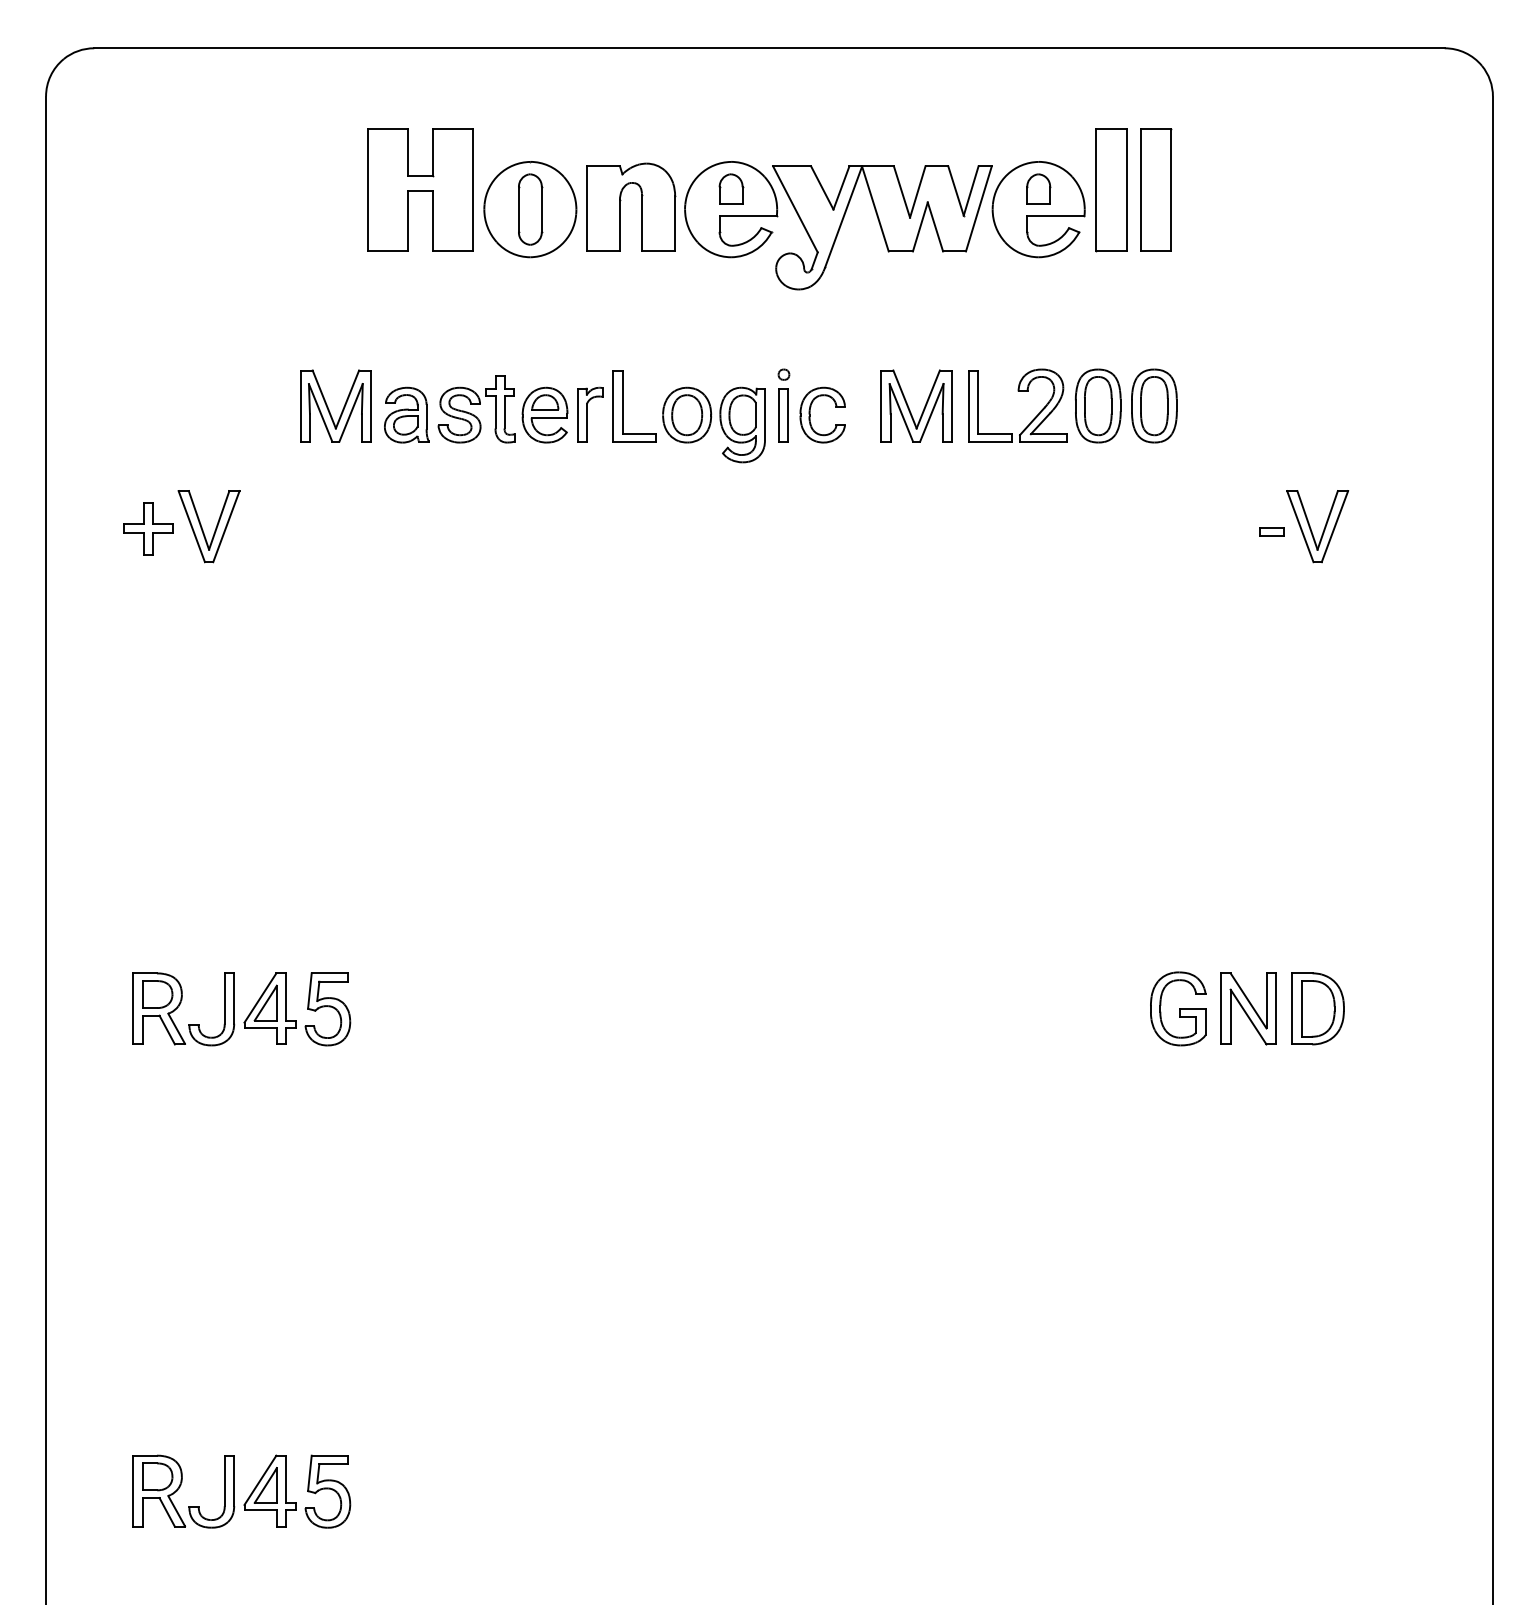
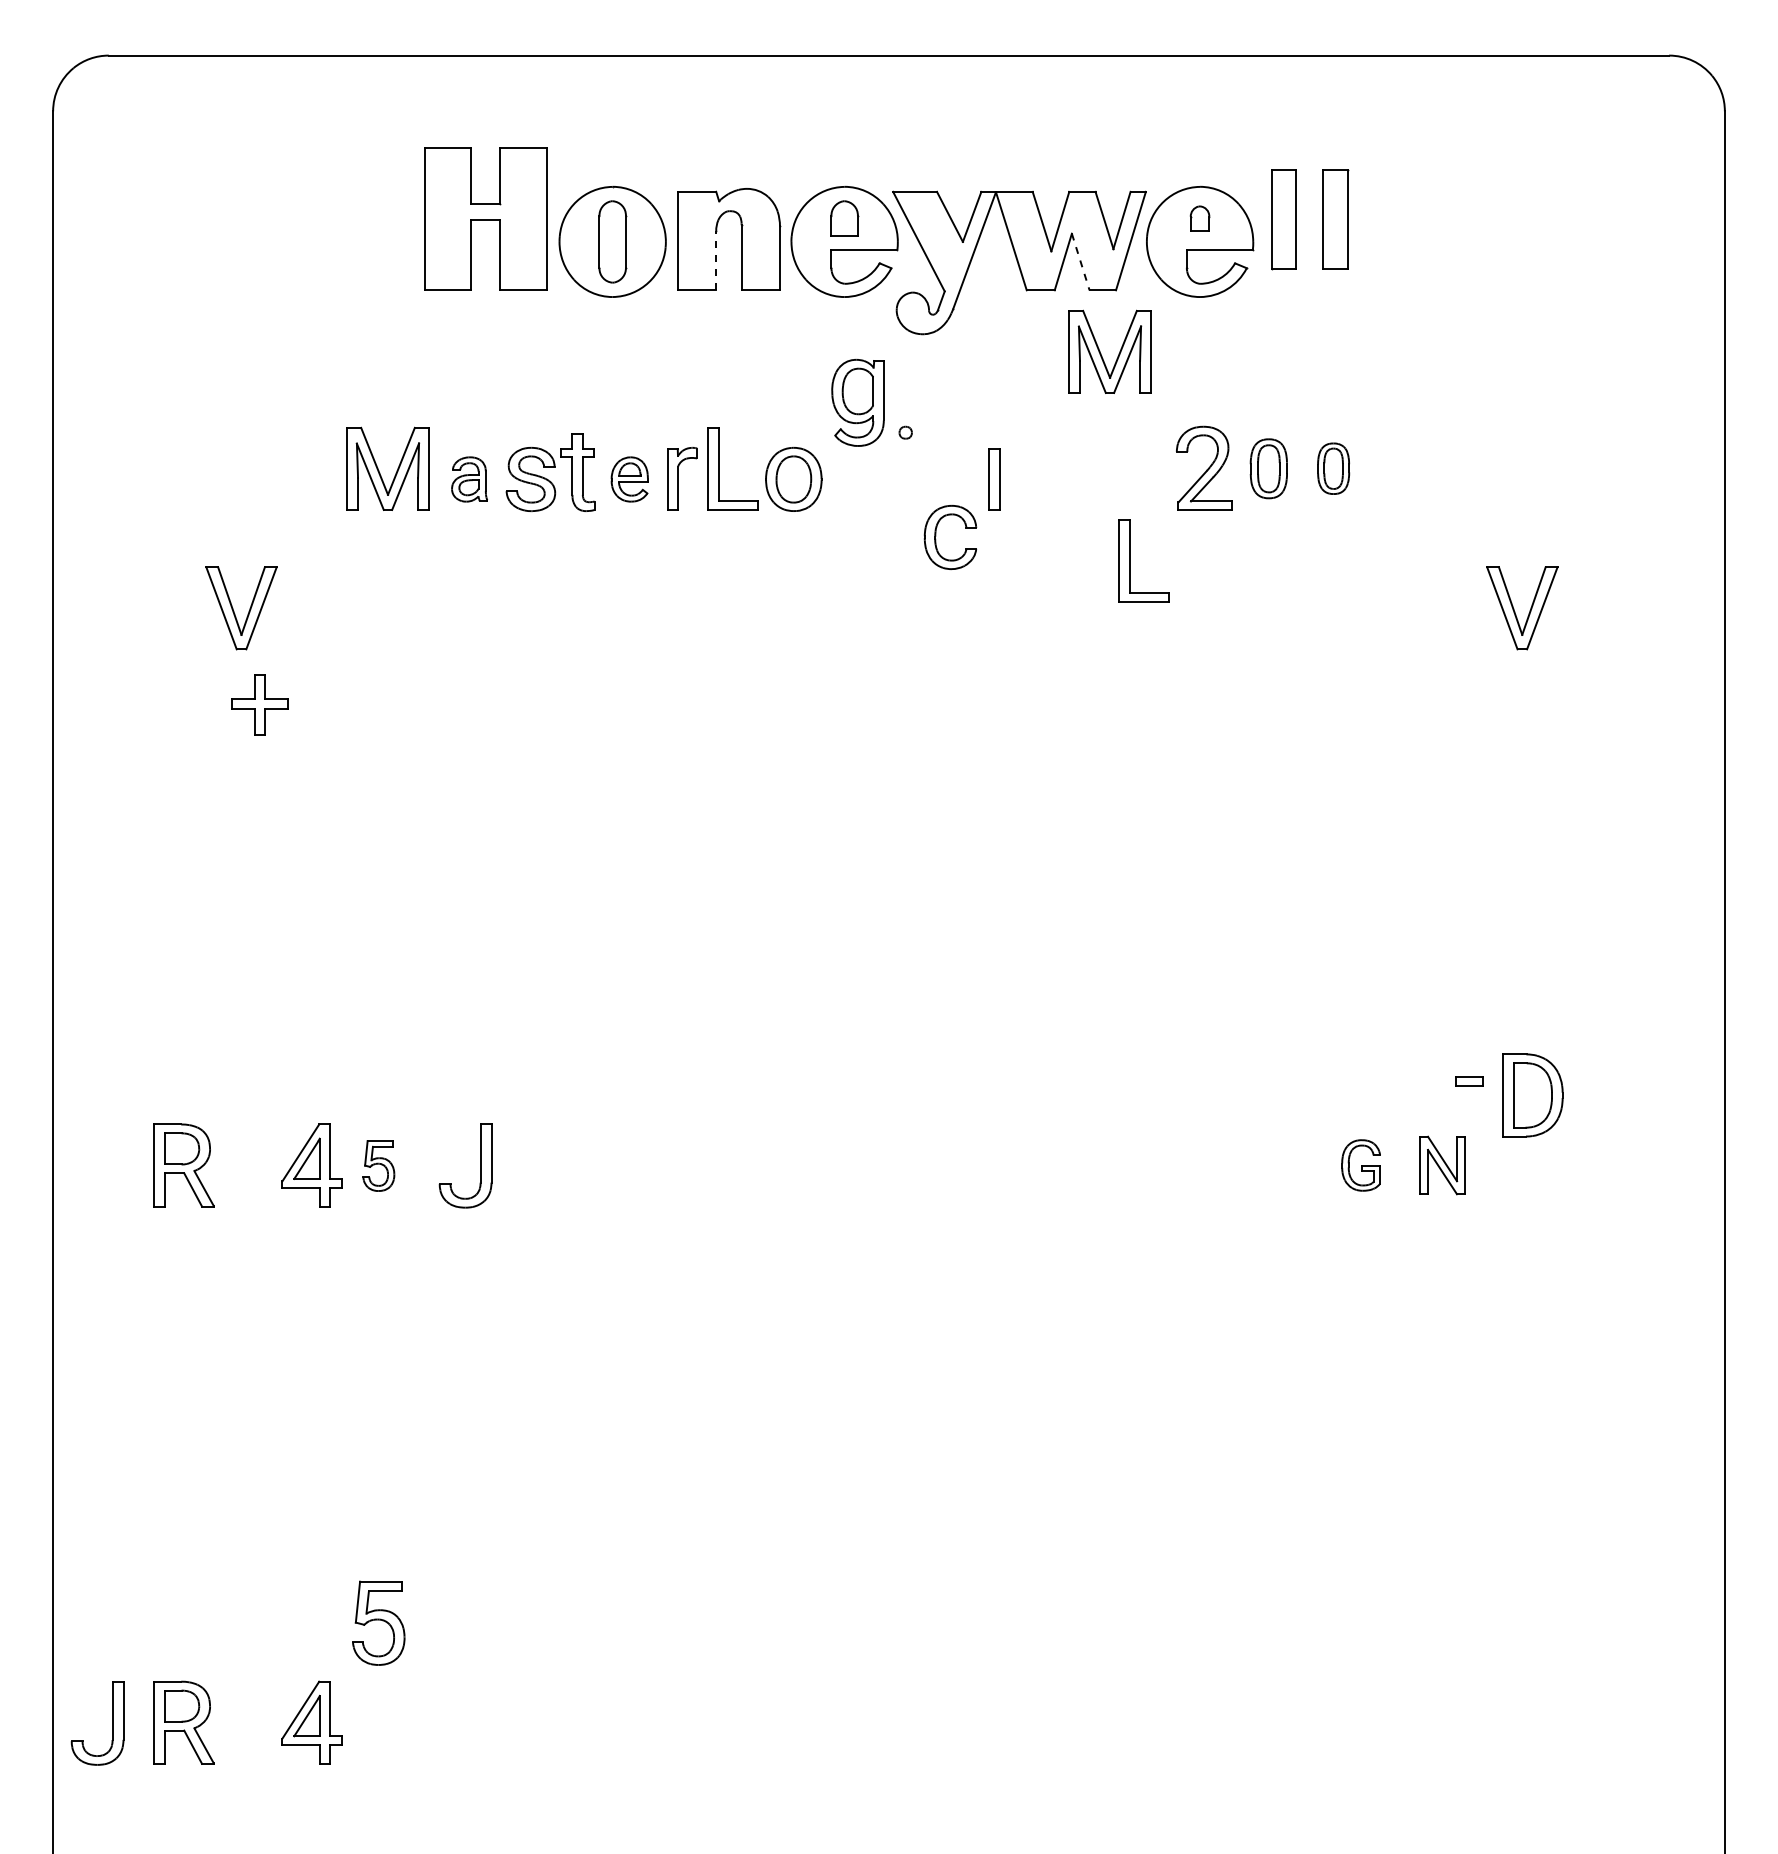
part: (1038, 189) -> (1199, 218), size x0.7
part: (1155, 189) -> (1335, 218), size x0.7
part: (1110, 190) -> (1283, 219), size x0.7
line: (620, 225) -> (716, 260), solid -> dashed
line: (935, 227) -> (1080, 262), solid -> dashed
part: (978, 405) -> (1130, 560), moved
part: (1097, 405) -> (1268, 468), size x0.7
part: (1154, 405) -> (1333, 468), size x0.6
part: (909, 407) -> (1101, 353), moved
part: (810, 414) -> (936, 536), moved
part: (406, 415) -> (469, 479), size x0.7
part: (544, 415) -> (629, 479), size x0.7
part: (783, 415) -> (994, 479), moved
part: (742, 424) -> (857, 402), moved
part: (148, 528) -> (259, 704), moved
part: (1271, 532) -> (1469, 1081), moved
part: (224, 1008) -> (480, 1165), moved
part: (327, 1008) -> (378, 1165), size x0.6
part: (1177, 1008) -> (1360, 1165), size x0.6
part: (1248, 1008) -> (1442, 1165), size x0.7
part: (1317, 1008) -> (1532, 1095), moved
part: (224, 1491) -> (112, 1723), moved
part: (327, 1491) -> (378, 1622), moved

